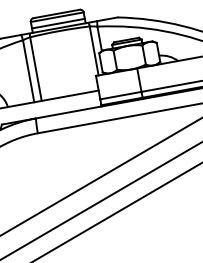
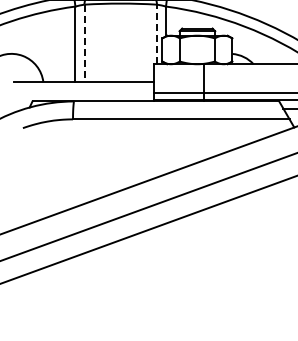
line: (93, 51) -> (156, 34), solid -> dashed
line: (35, 69) -> (84, 43), solid -> dashed

